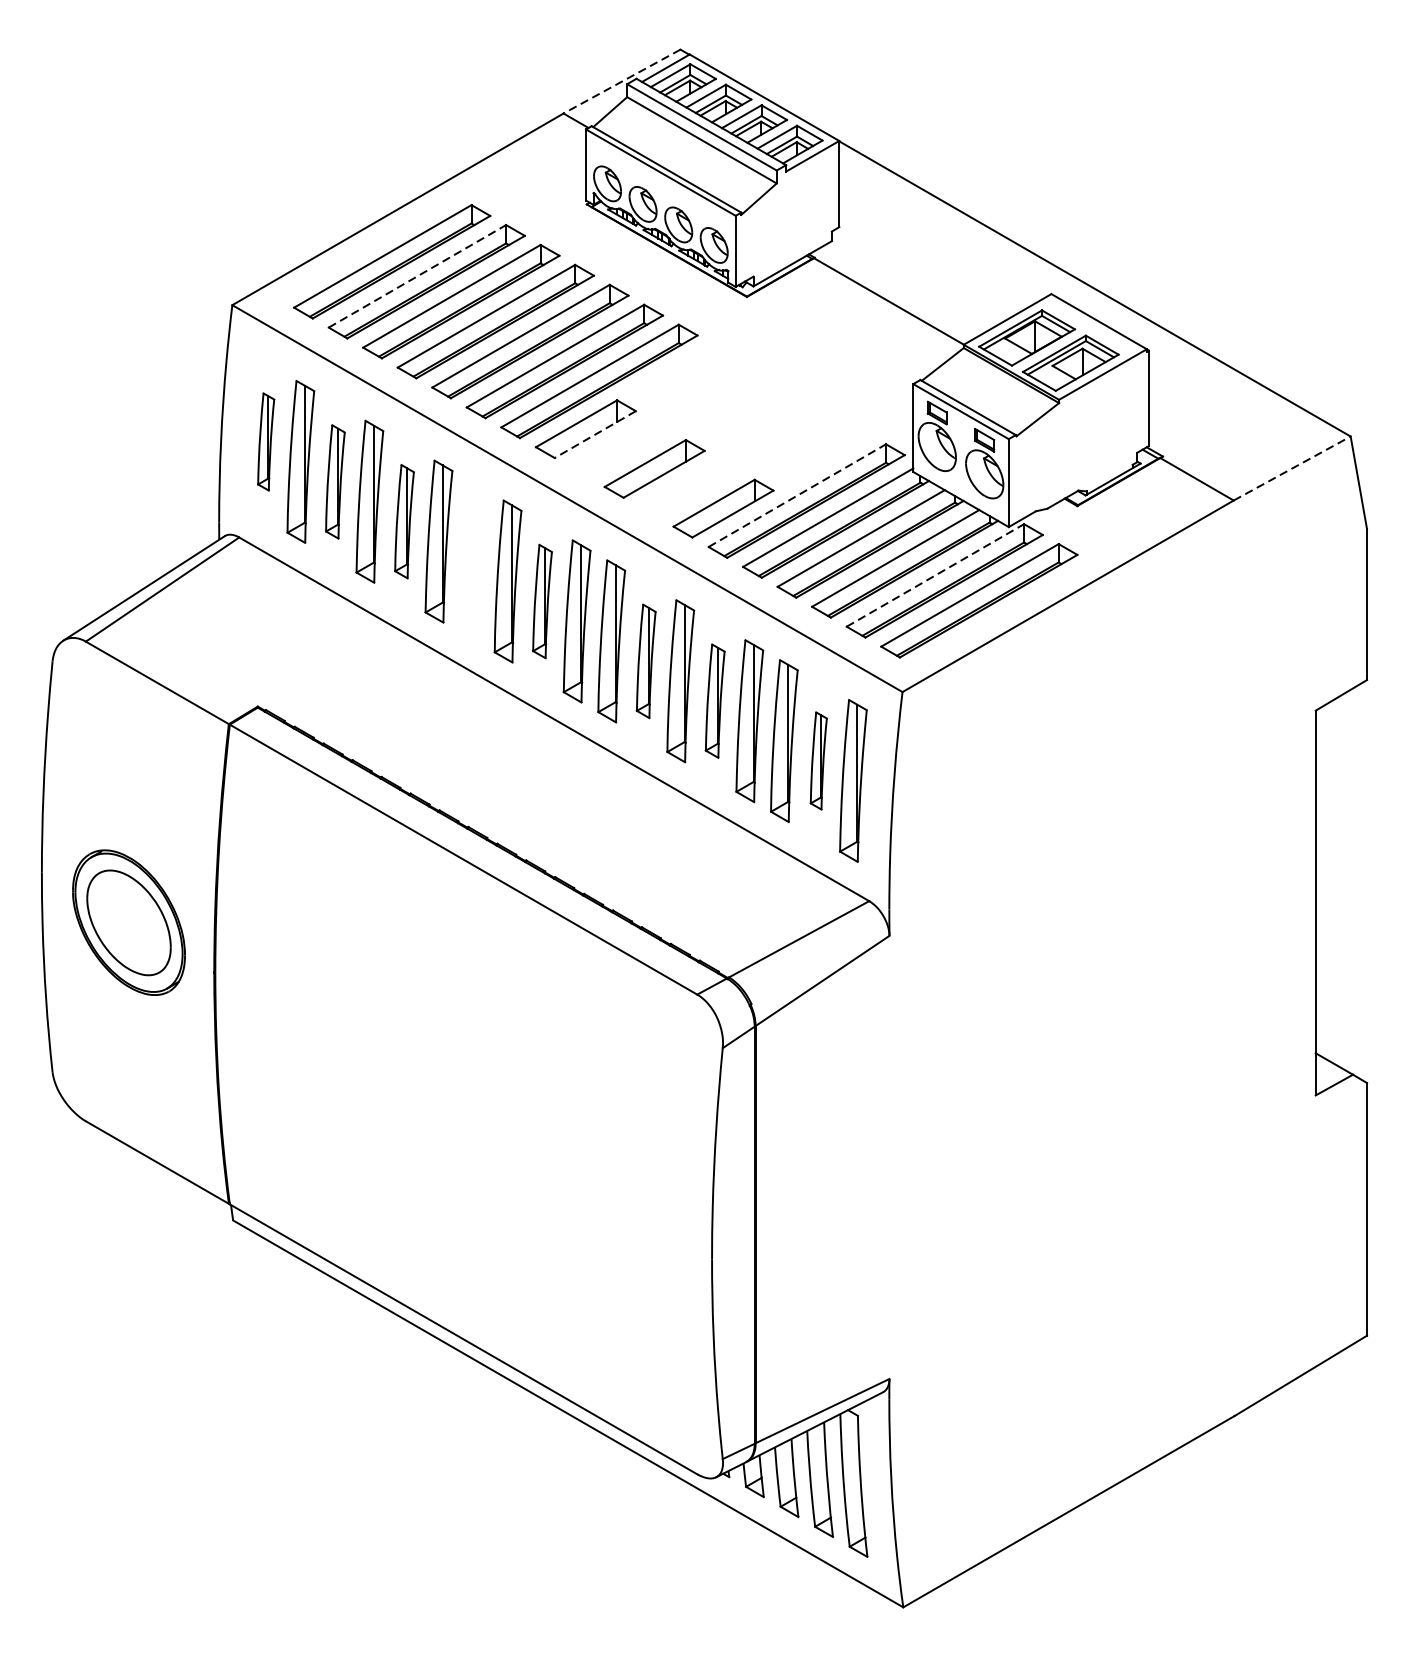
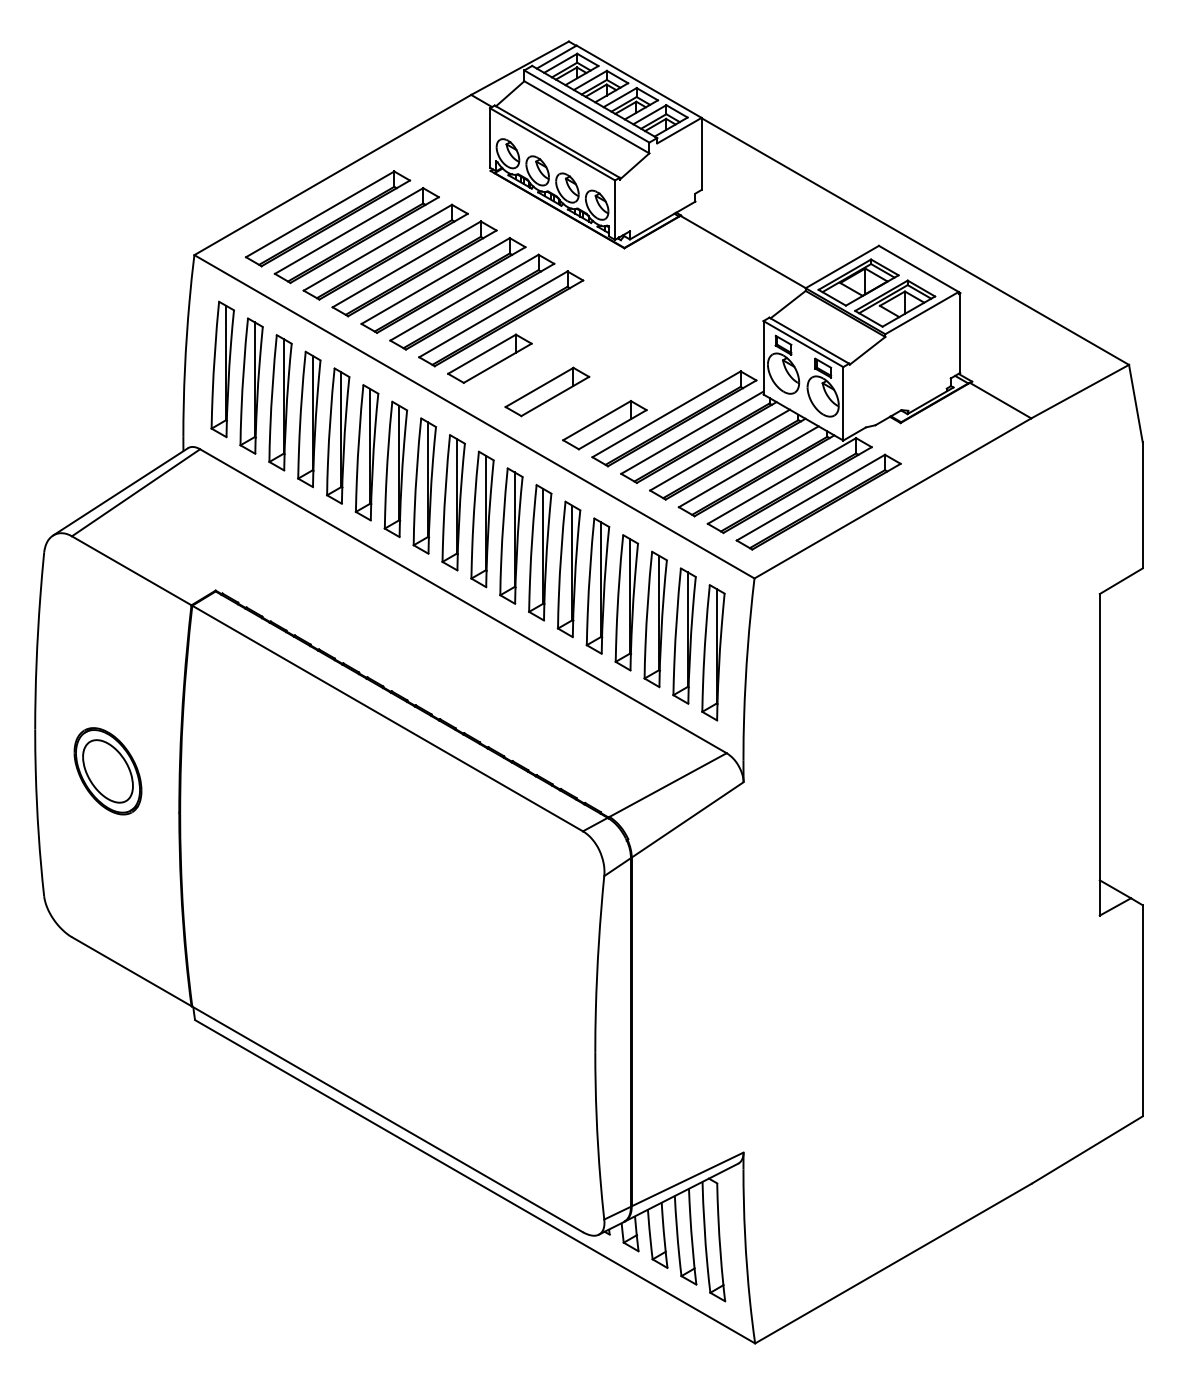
line: (622, 81) -> (520, 68), dashed -> solid
line: (417, 276) -> (349, 231), dashed -> solid
line: (595, 434) -> (497, 363), dashed -> solid
part: (265, 442) -> (222, 369), size x1.67
line: (1292, 468) -> (1080, 391), dashed -> solid
part: (335, 481) -> (280, 402), size x1.43
line: (797, 495) -> (666, 414), dashed -> solid
part: (404, 520) -> (338, 435), size x1.43
part: (472, 561) -> (395, 469), added
line: (934, 576) -> (781, 481), dashed -> solid
part: (542, 601) -> (453, 502), size x1.43
part: (646, 660) -> (540, 552), size x1.43
part: (714, 700) -> (597, 585), size x1.43
part: (818, 760) -> (684, 635), size x1.67
part: (128, 923) -> (107, 771), size x0.71

